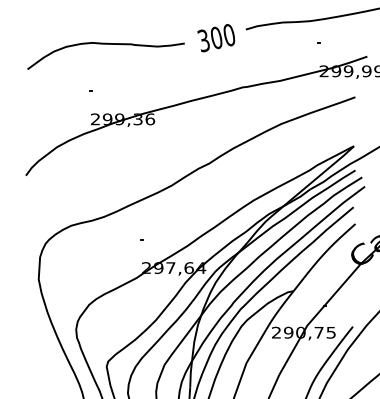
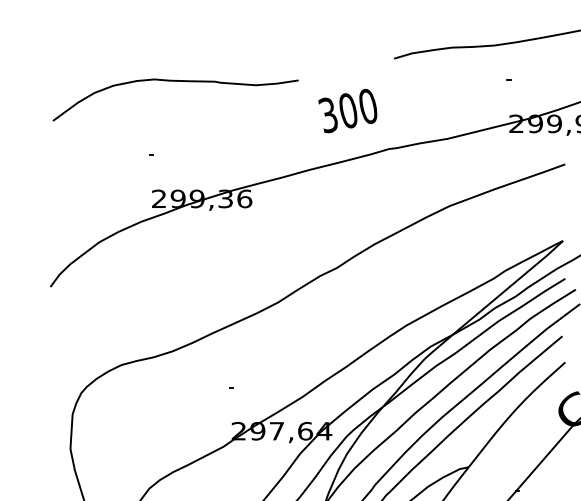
text: (216, 38) -> (348, 111), moved

